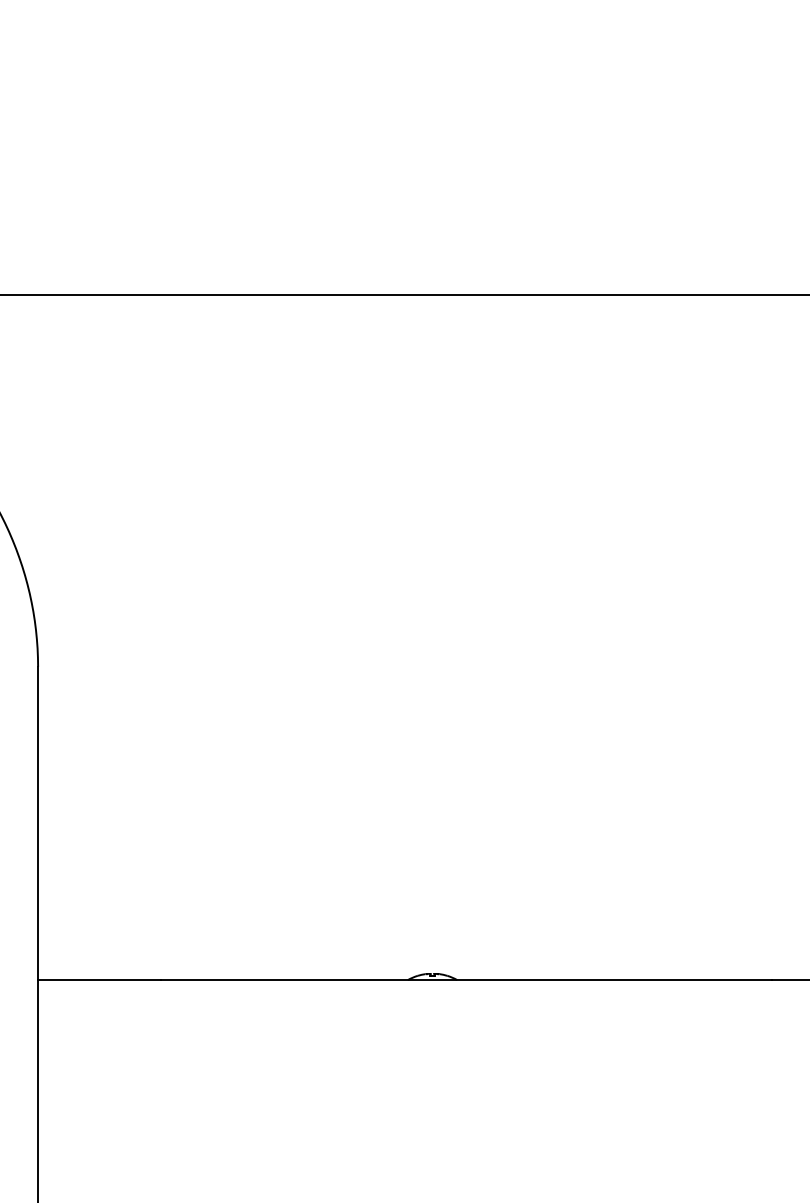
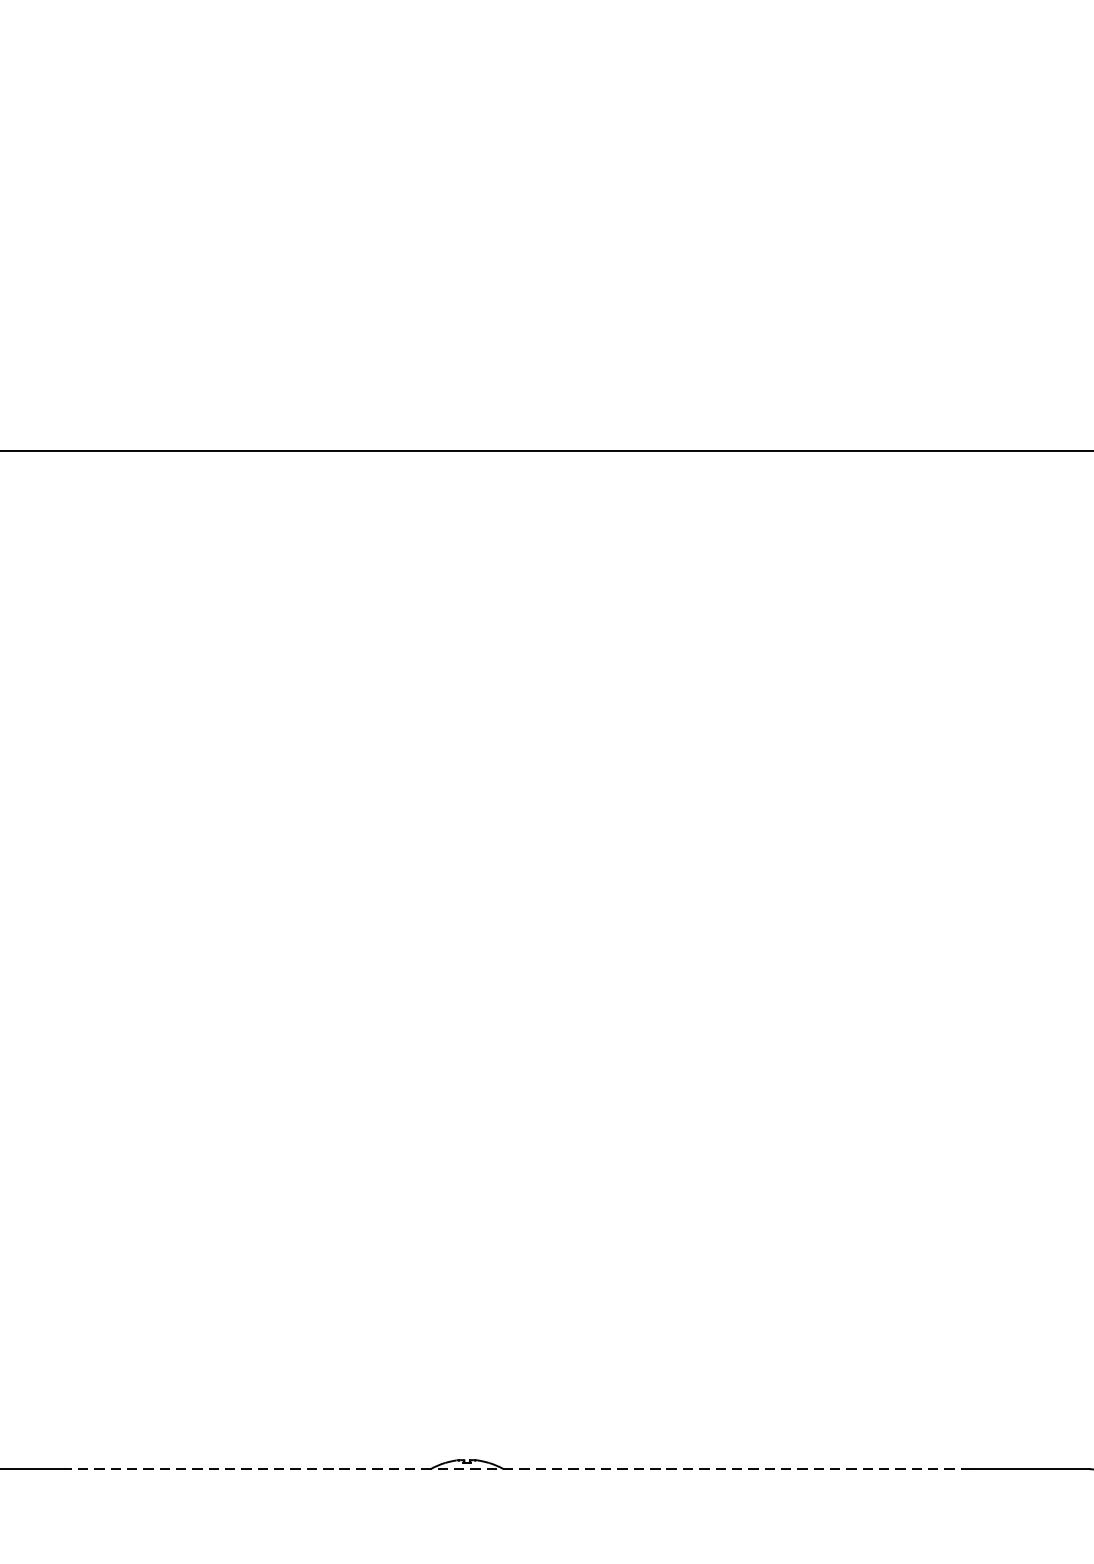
line: (466, 980) -> (517, 1469), solid -> dashed

